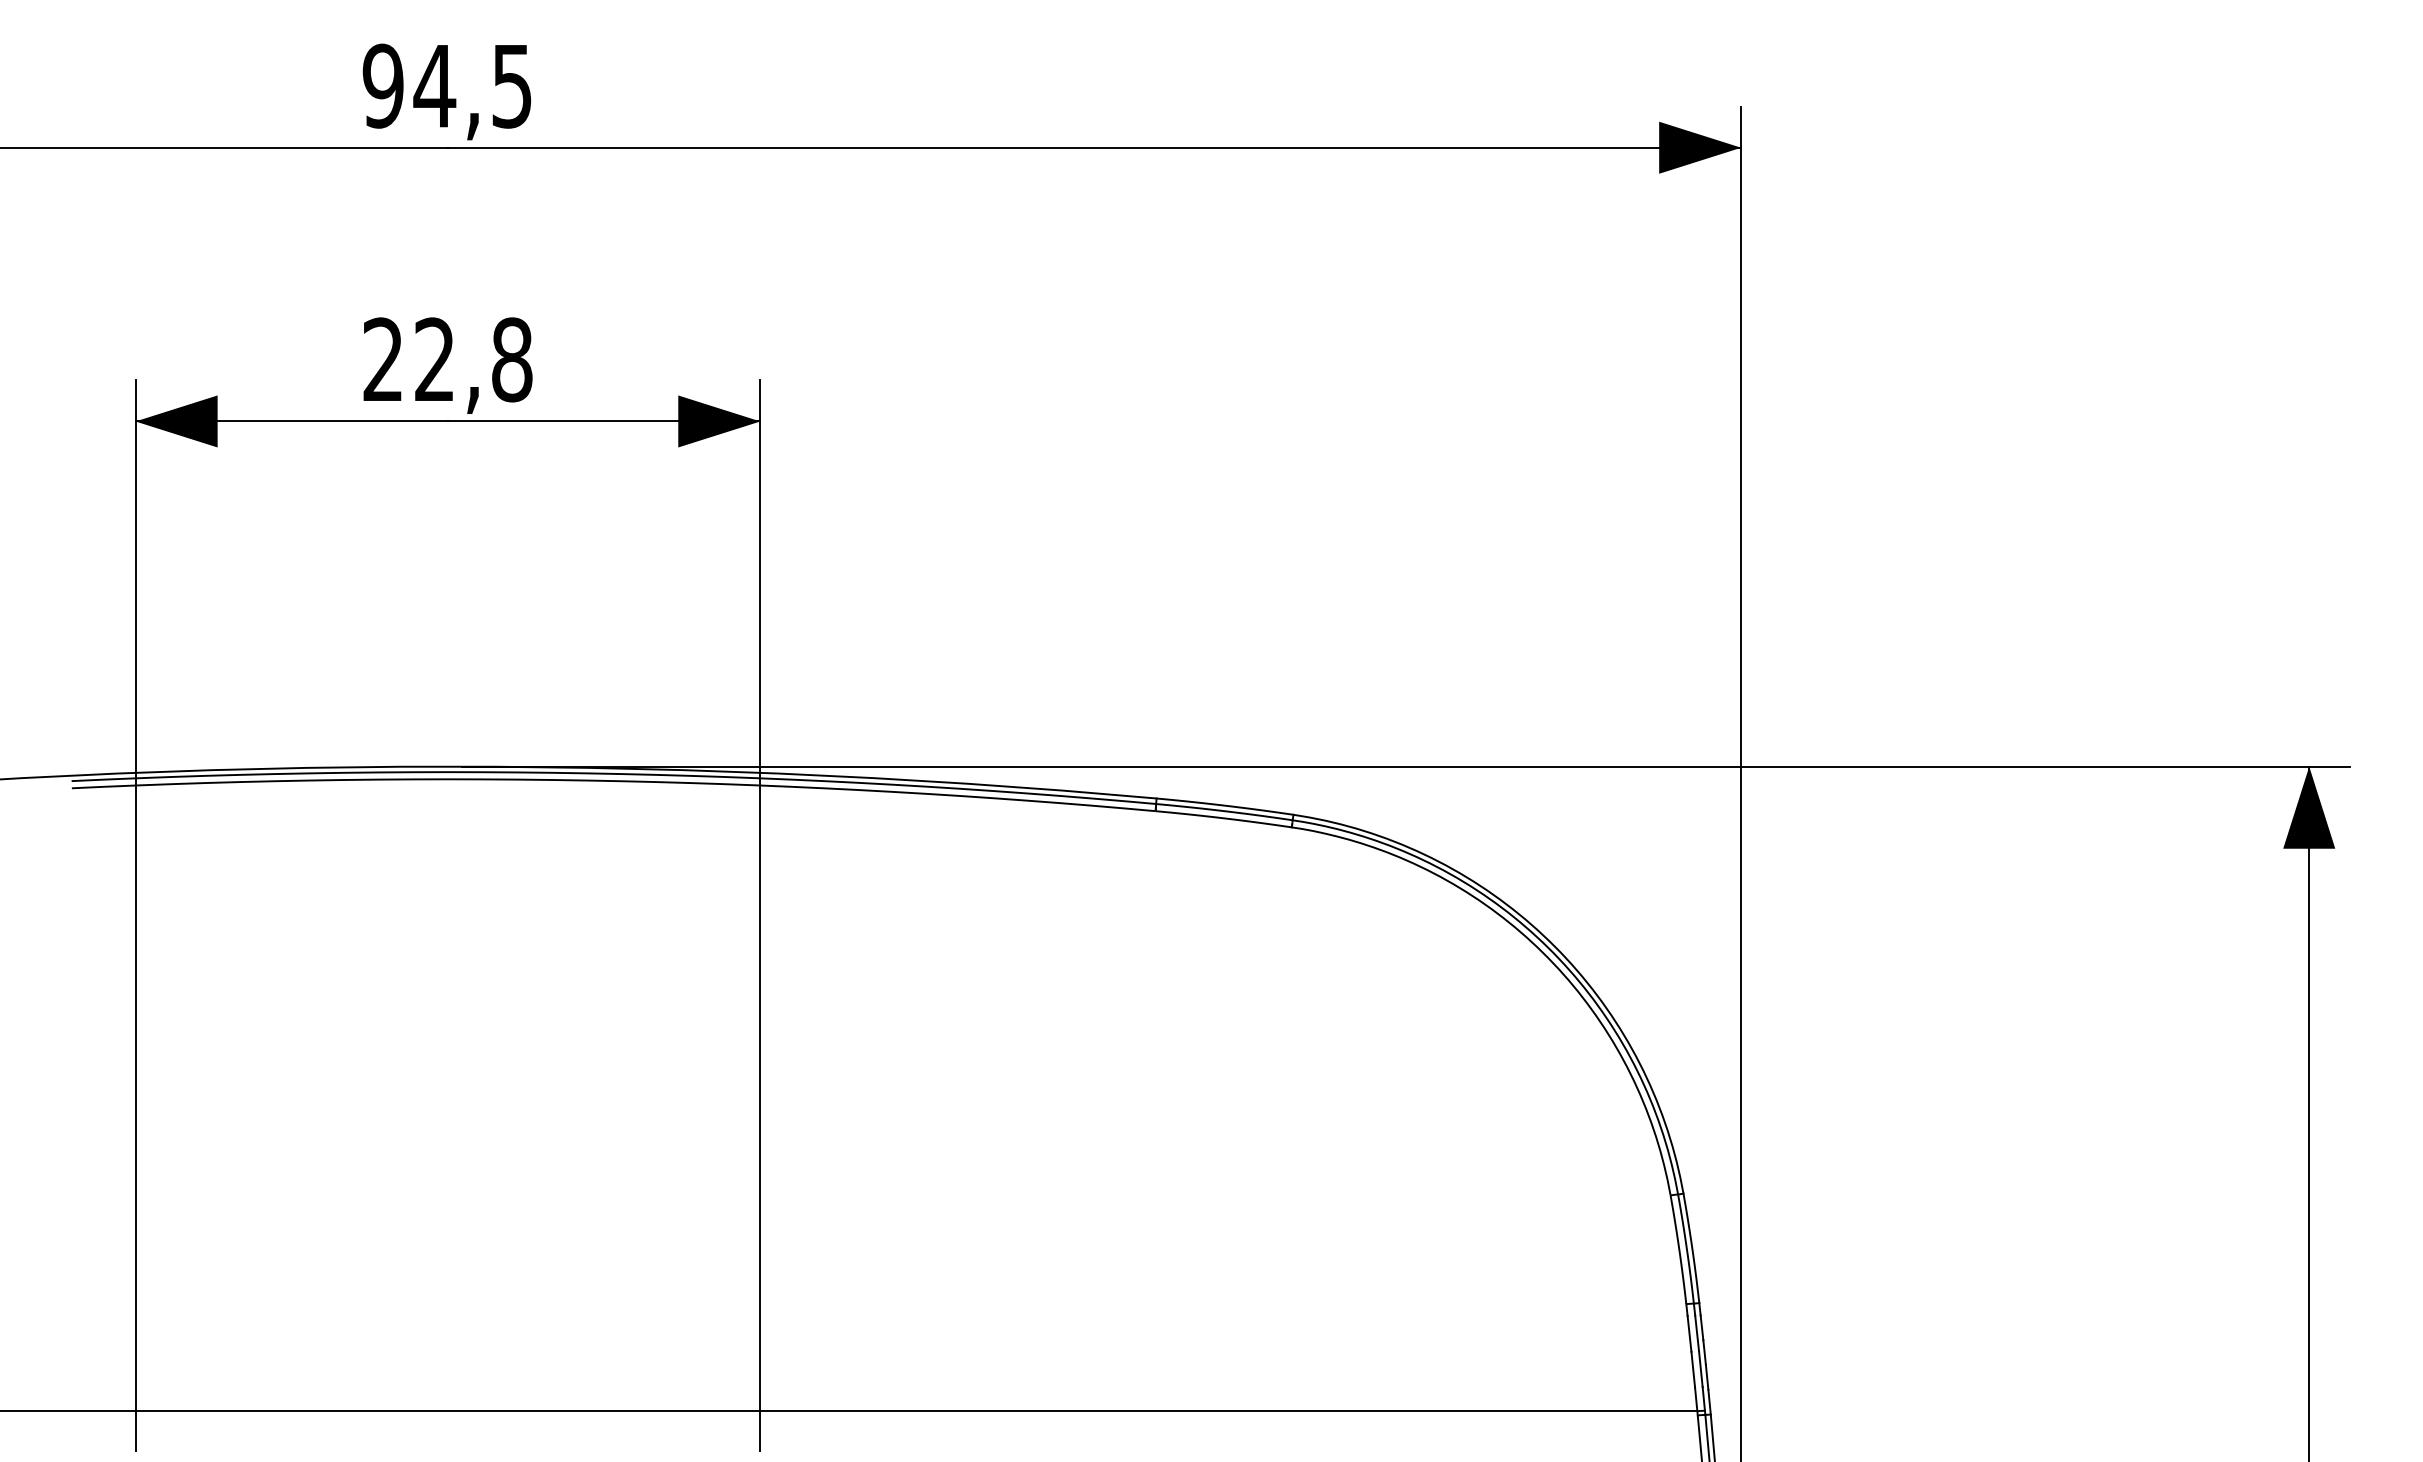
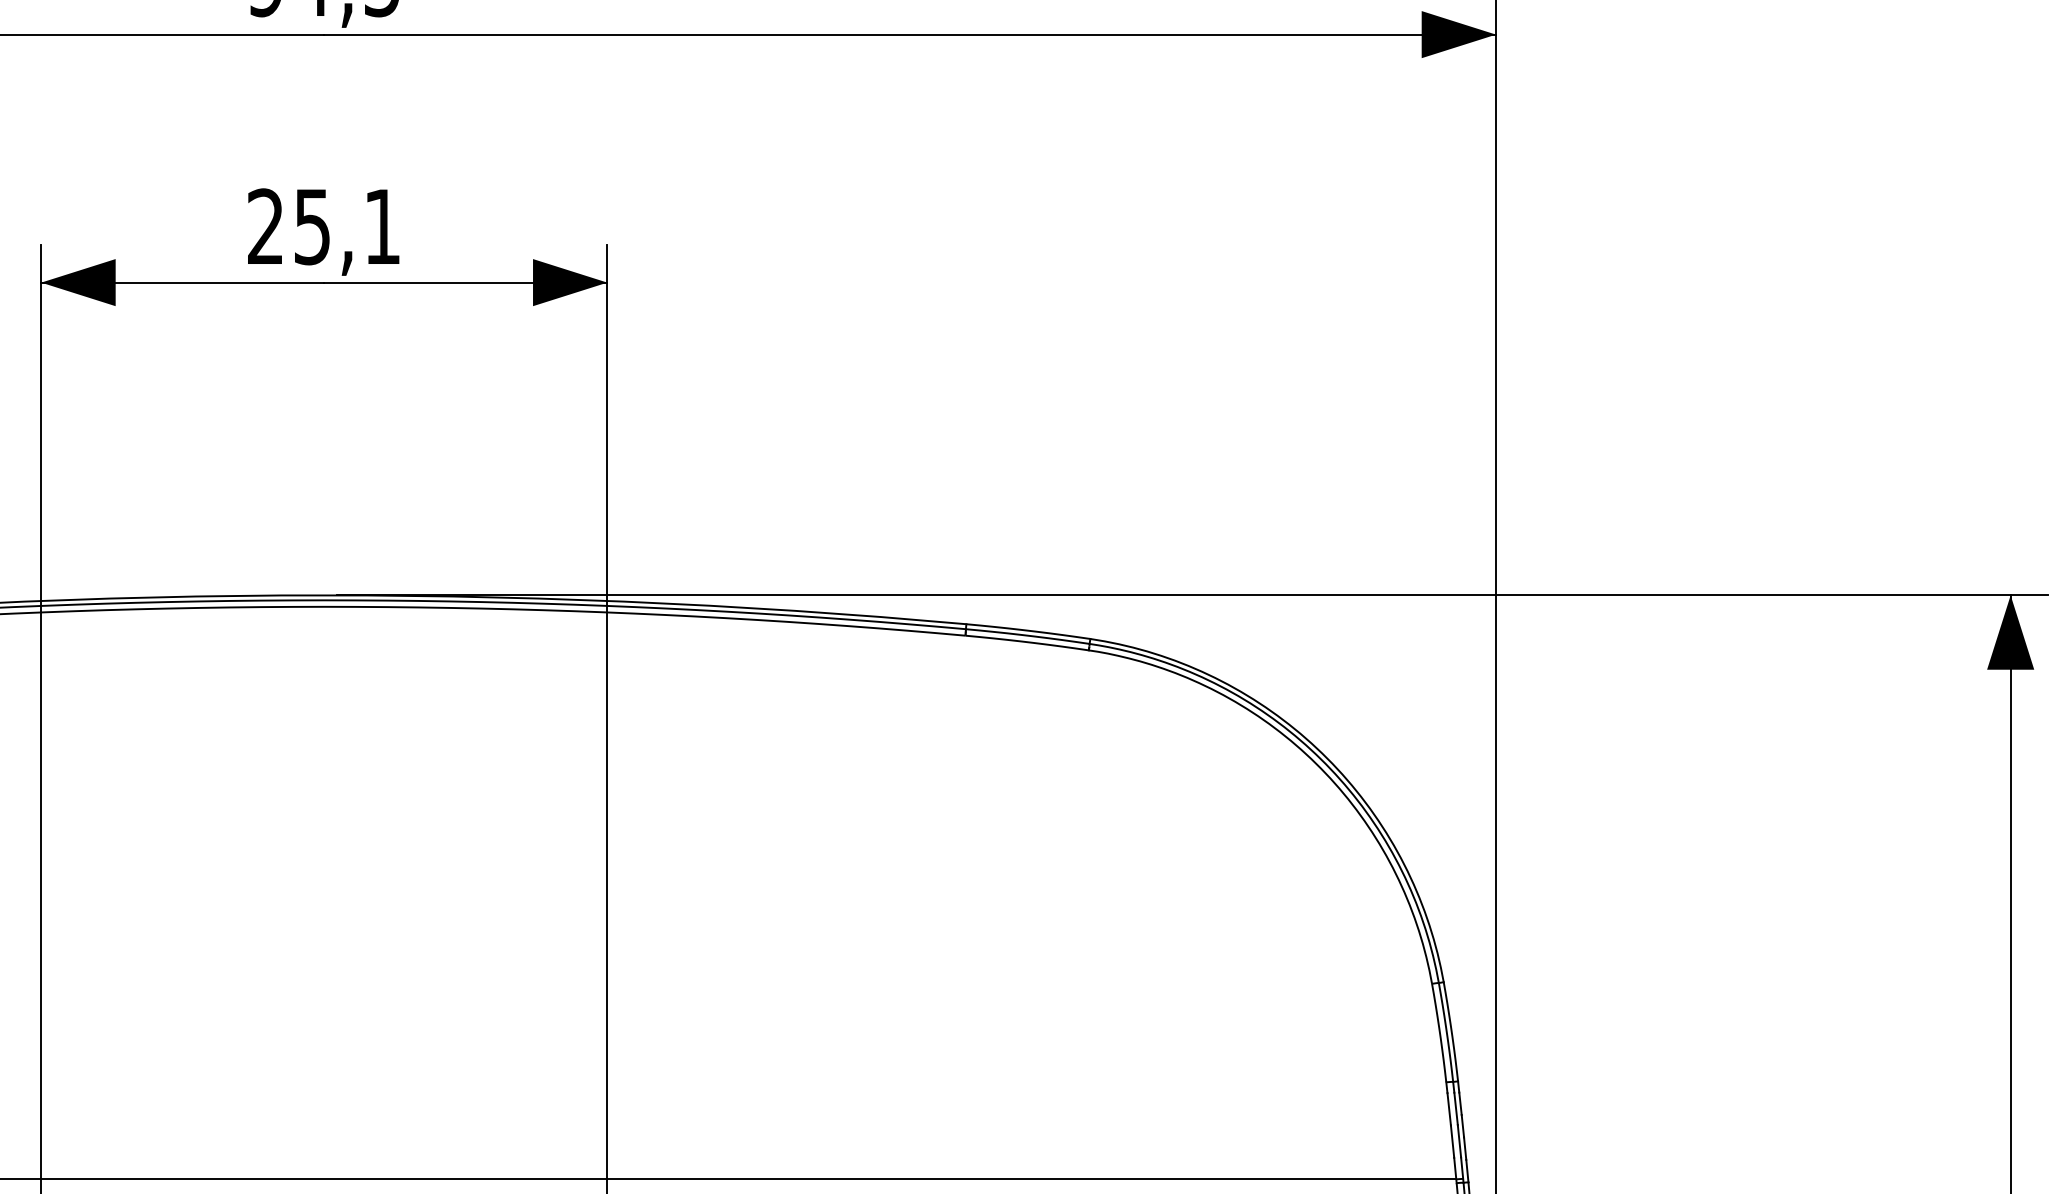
text: (473, 359) -> (347, 226), 22,8 -> 25,1

